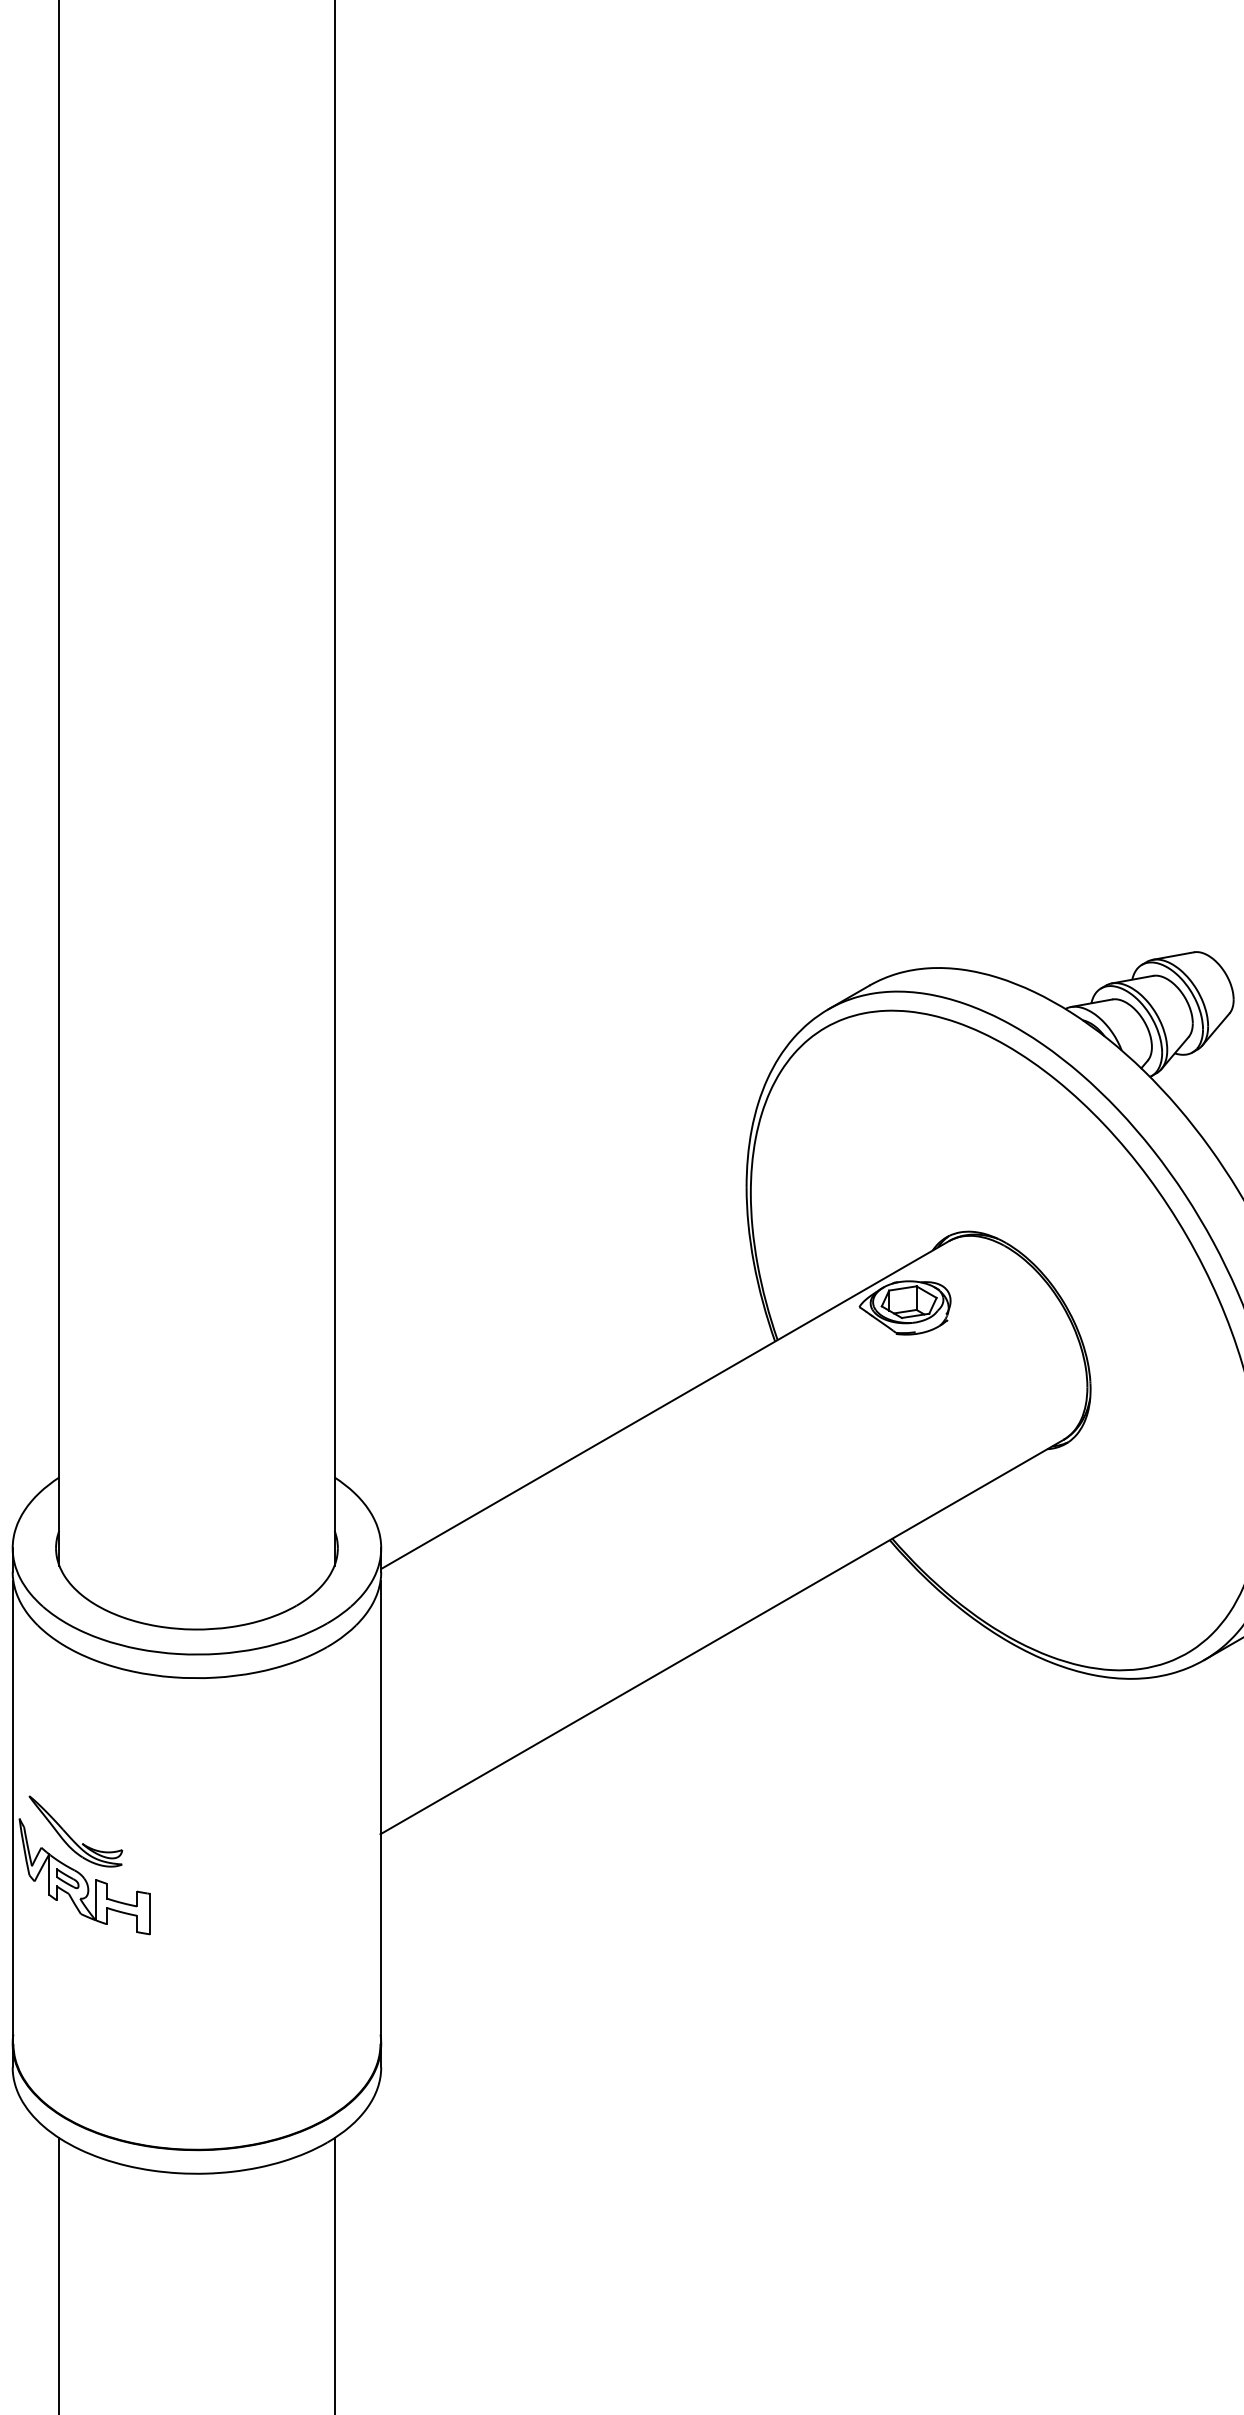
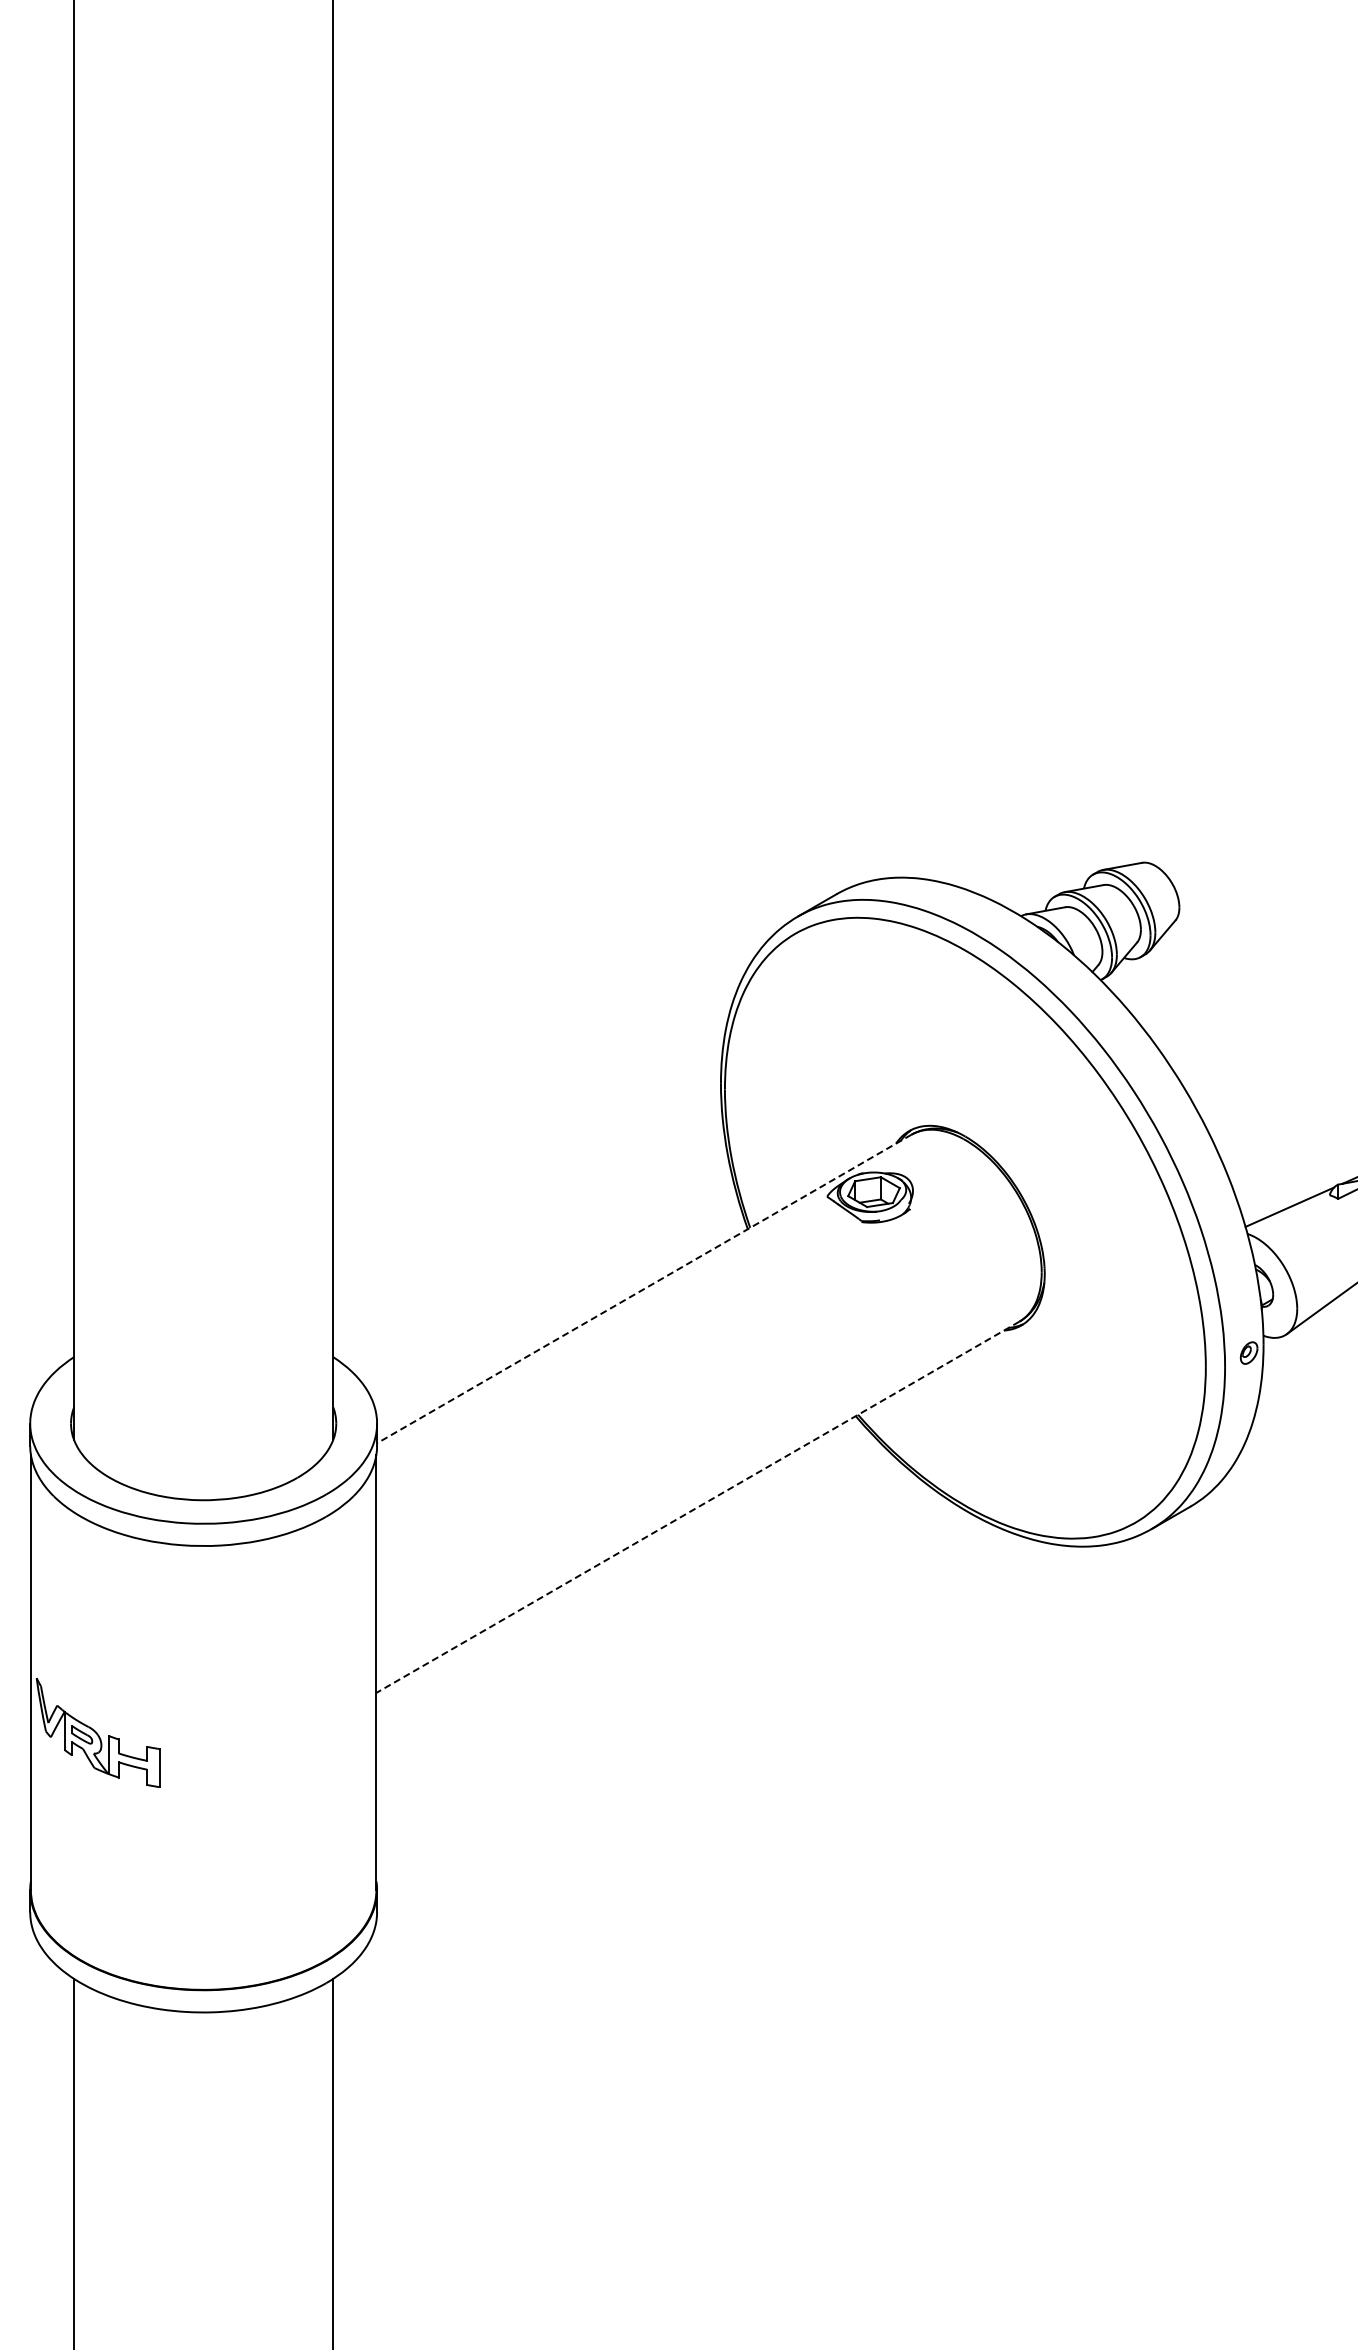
line: (665, 1405) -> (644, 1289), solid -> dashed
line: (721, 1637) -> (697, 1507), solid -> dashed
part: (70, 1835) -> (84, 1694), removed

